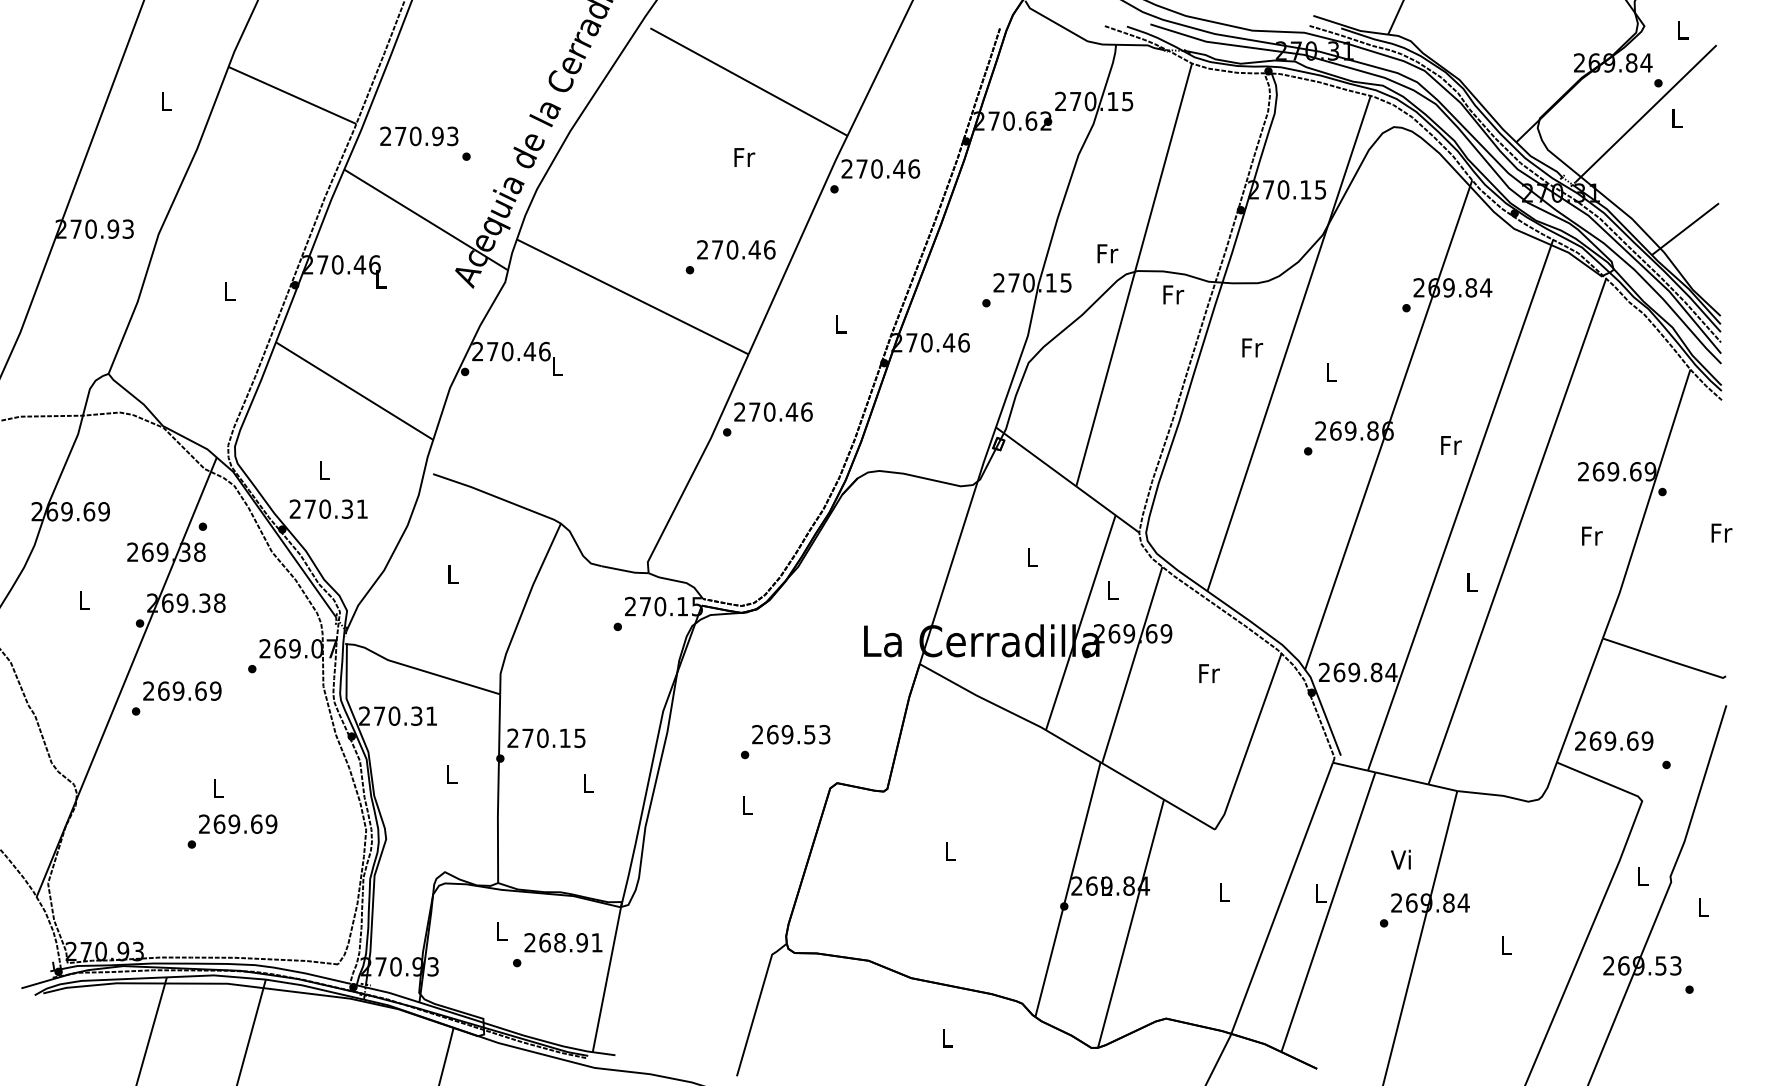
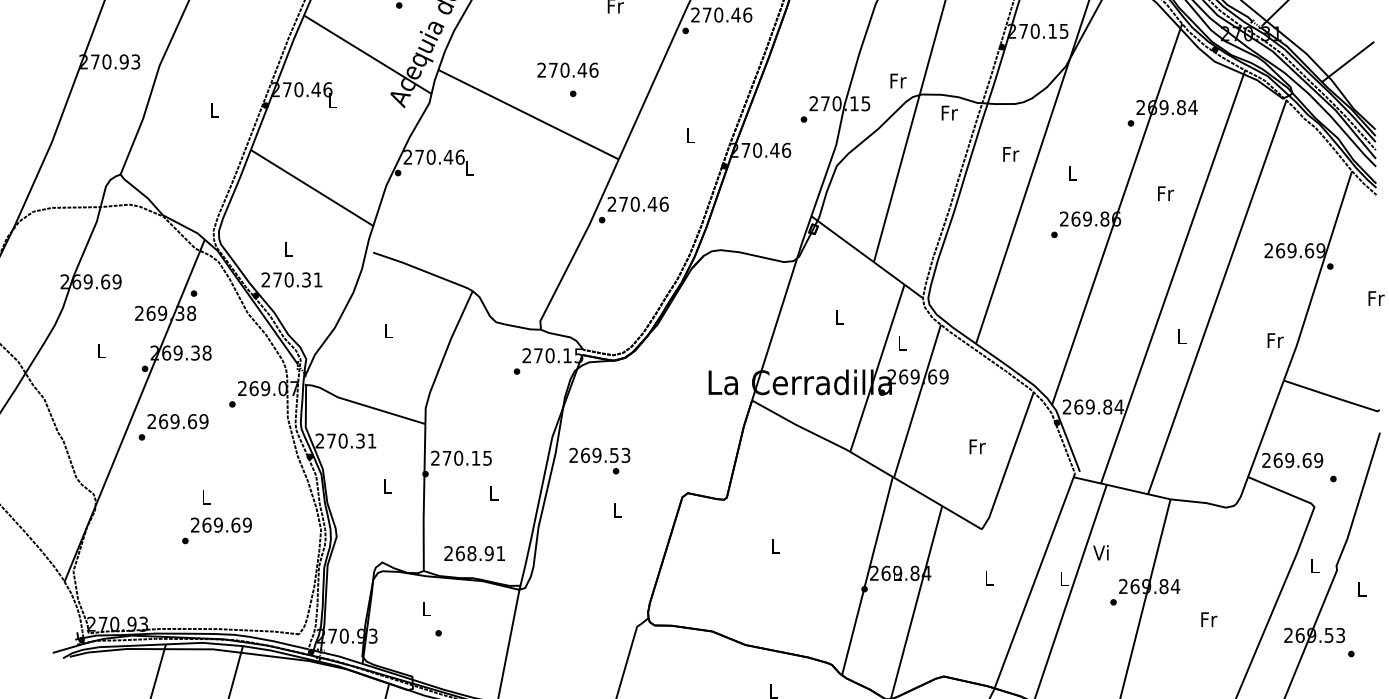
text: (736, 249) -> (568, 69), moved
text: (1451, 445) -> (1166, 193), moved
text: (1592, 535) -> (1275, 340), moved
text: (1209, 673) -> (977, 446), moved
text: (791, 734) -> (600, 455), moved
text: (1400, 859) -> (1100, 552), moved
text: (563, 942) -> (474, 553), moved
text: (1506, 945) -> (1208, 619), L -> Fr

